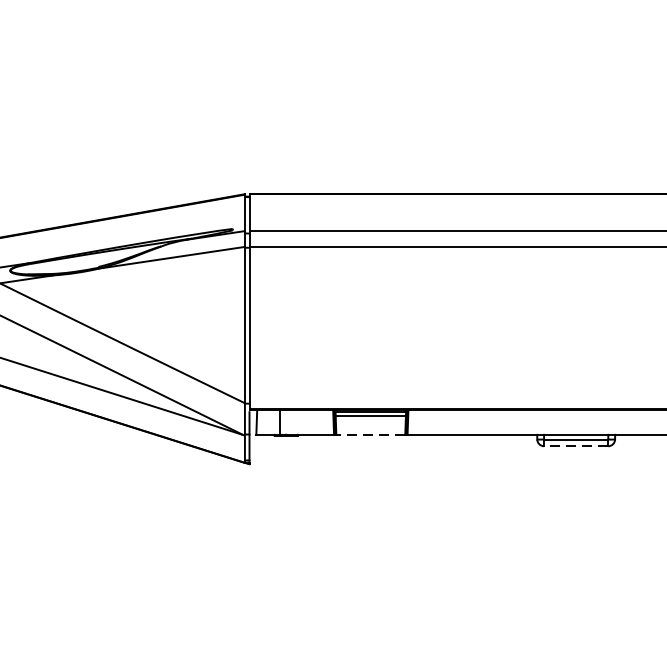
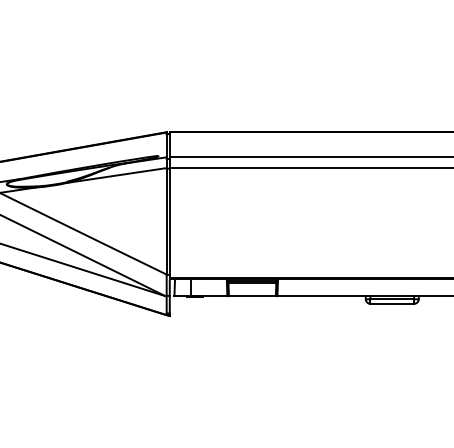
line: (369, 435) -> (251, 296), dashed -> solid
line: (576, 445) -> (392, 303), dashed -> solid

